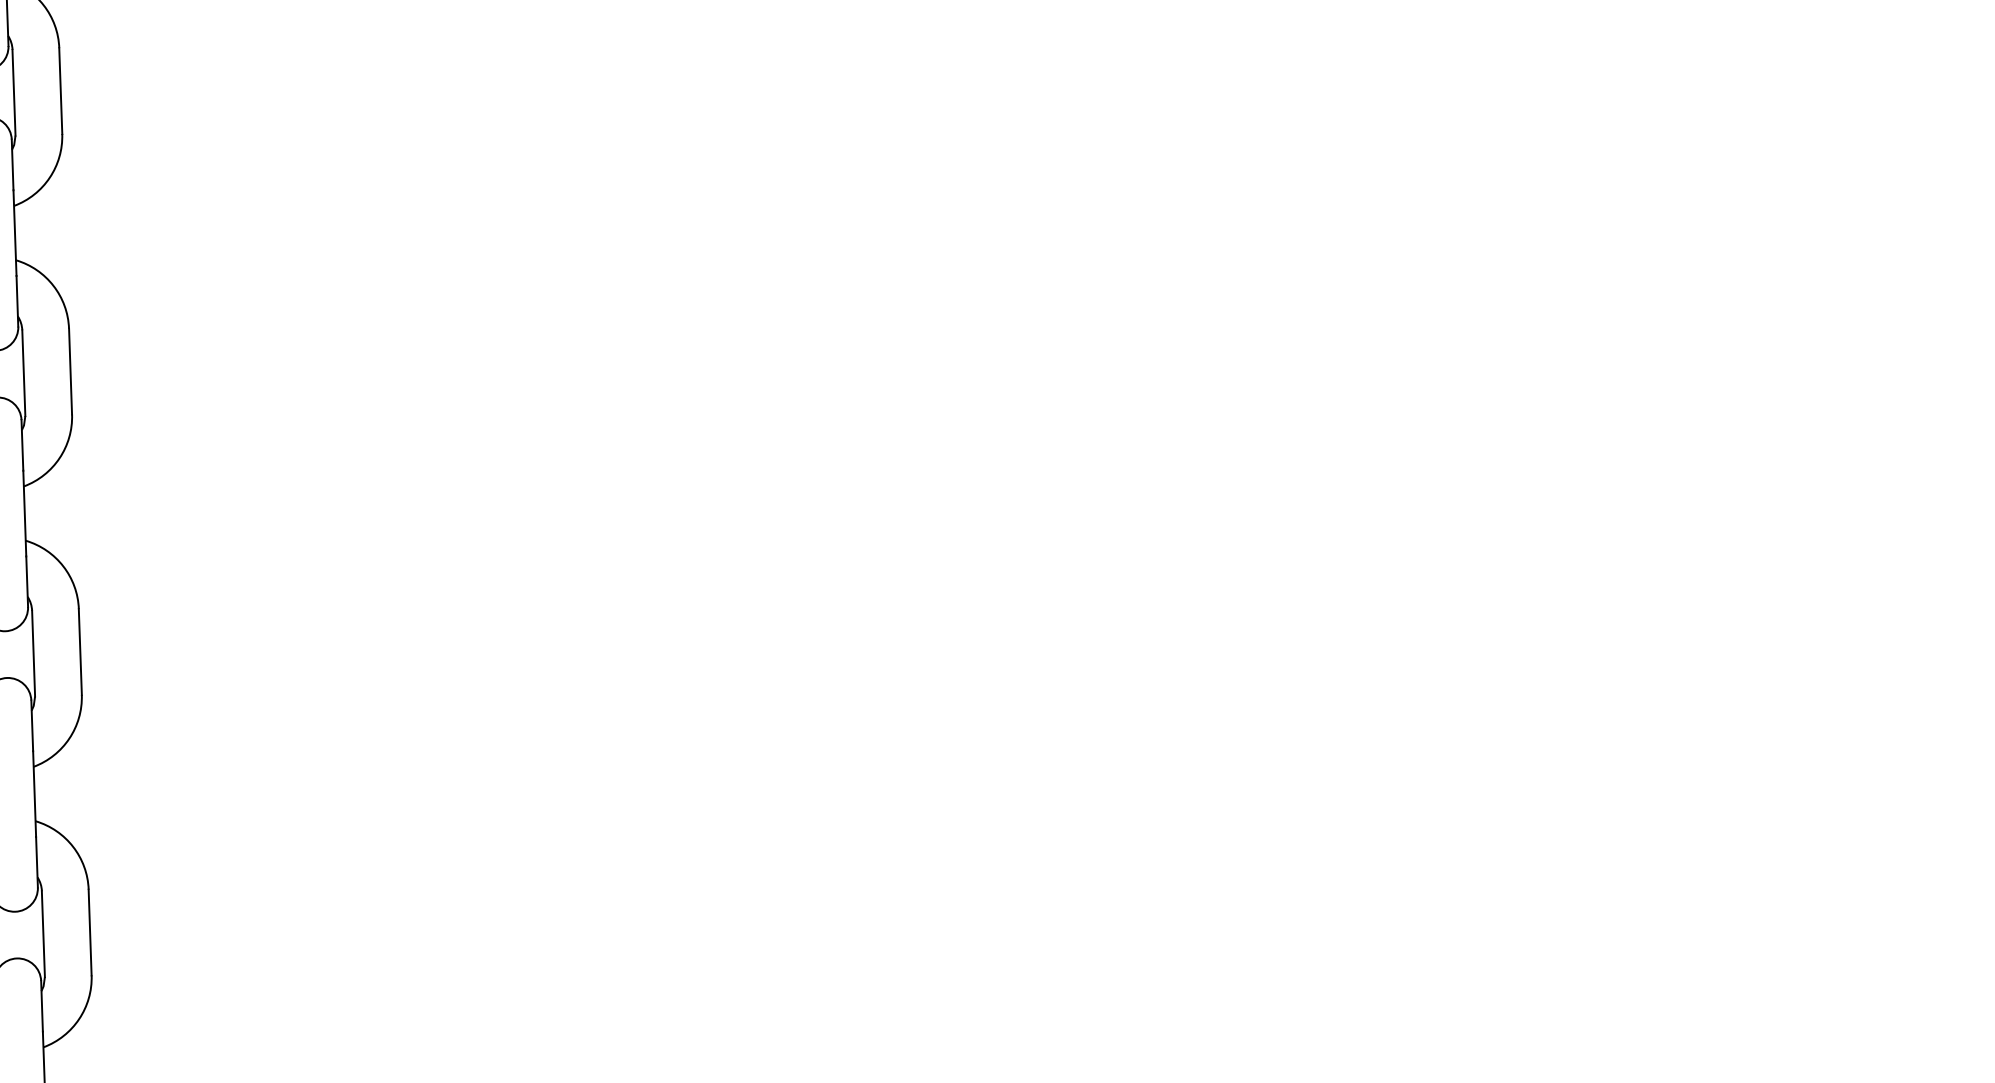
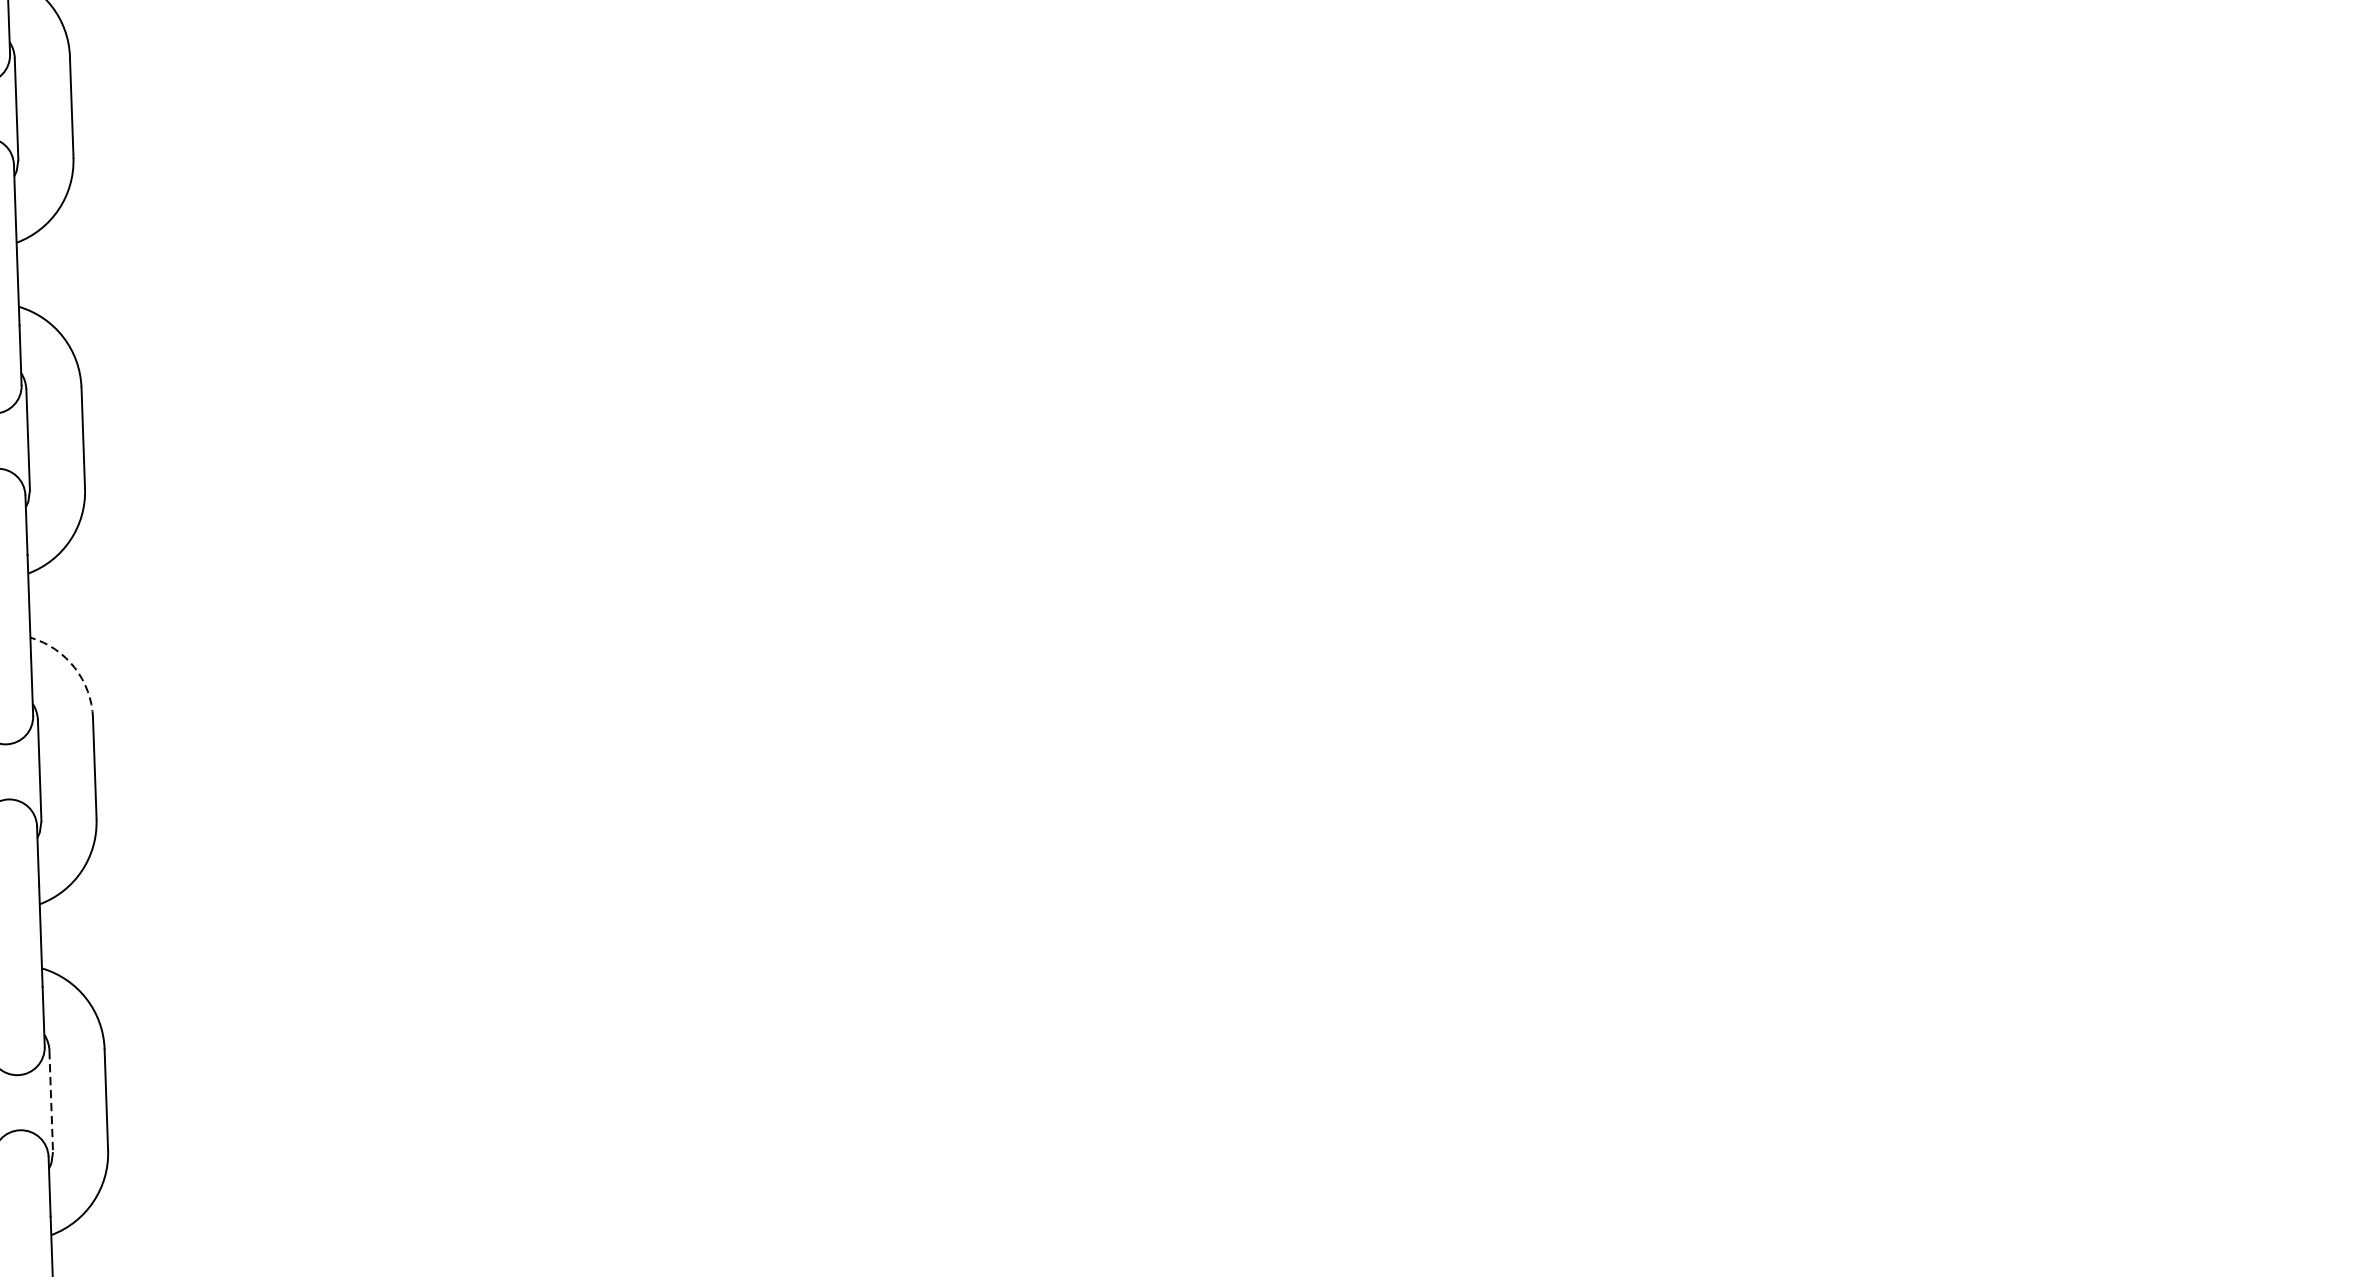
arc: (63, 566) -> (74, 667), solid -> dashed
line: (43, 934) -> (51, 1102), solid -> dashed

